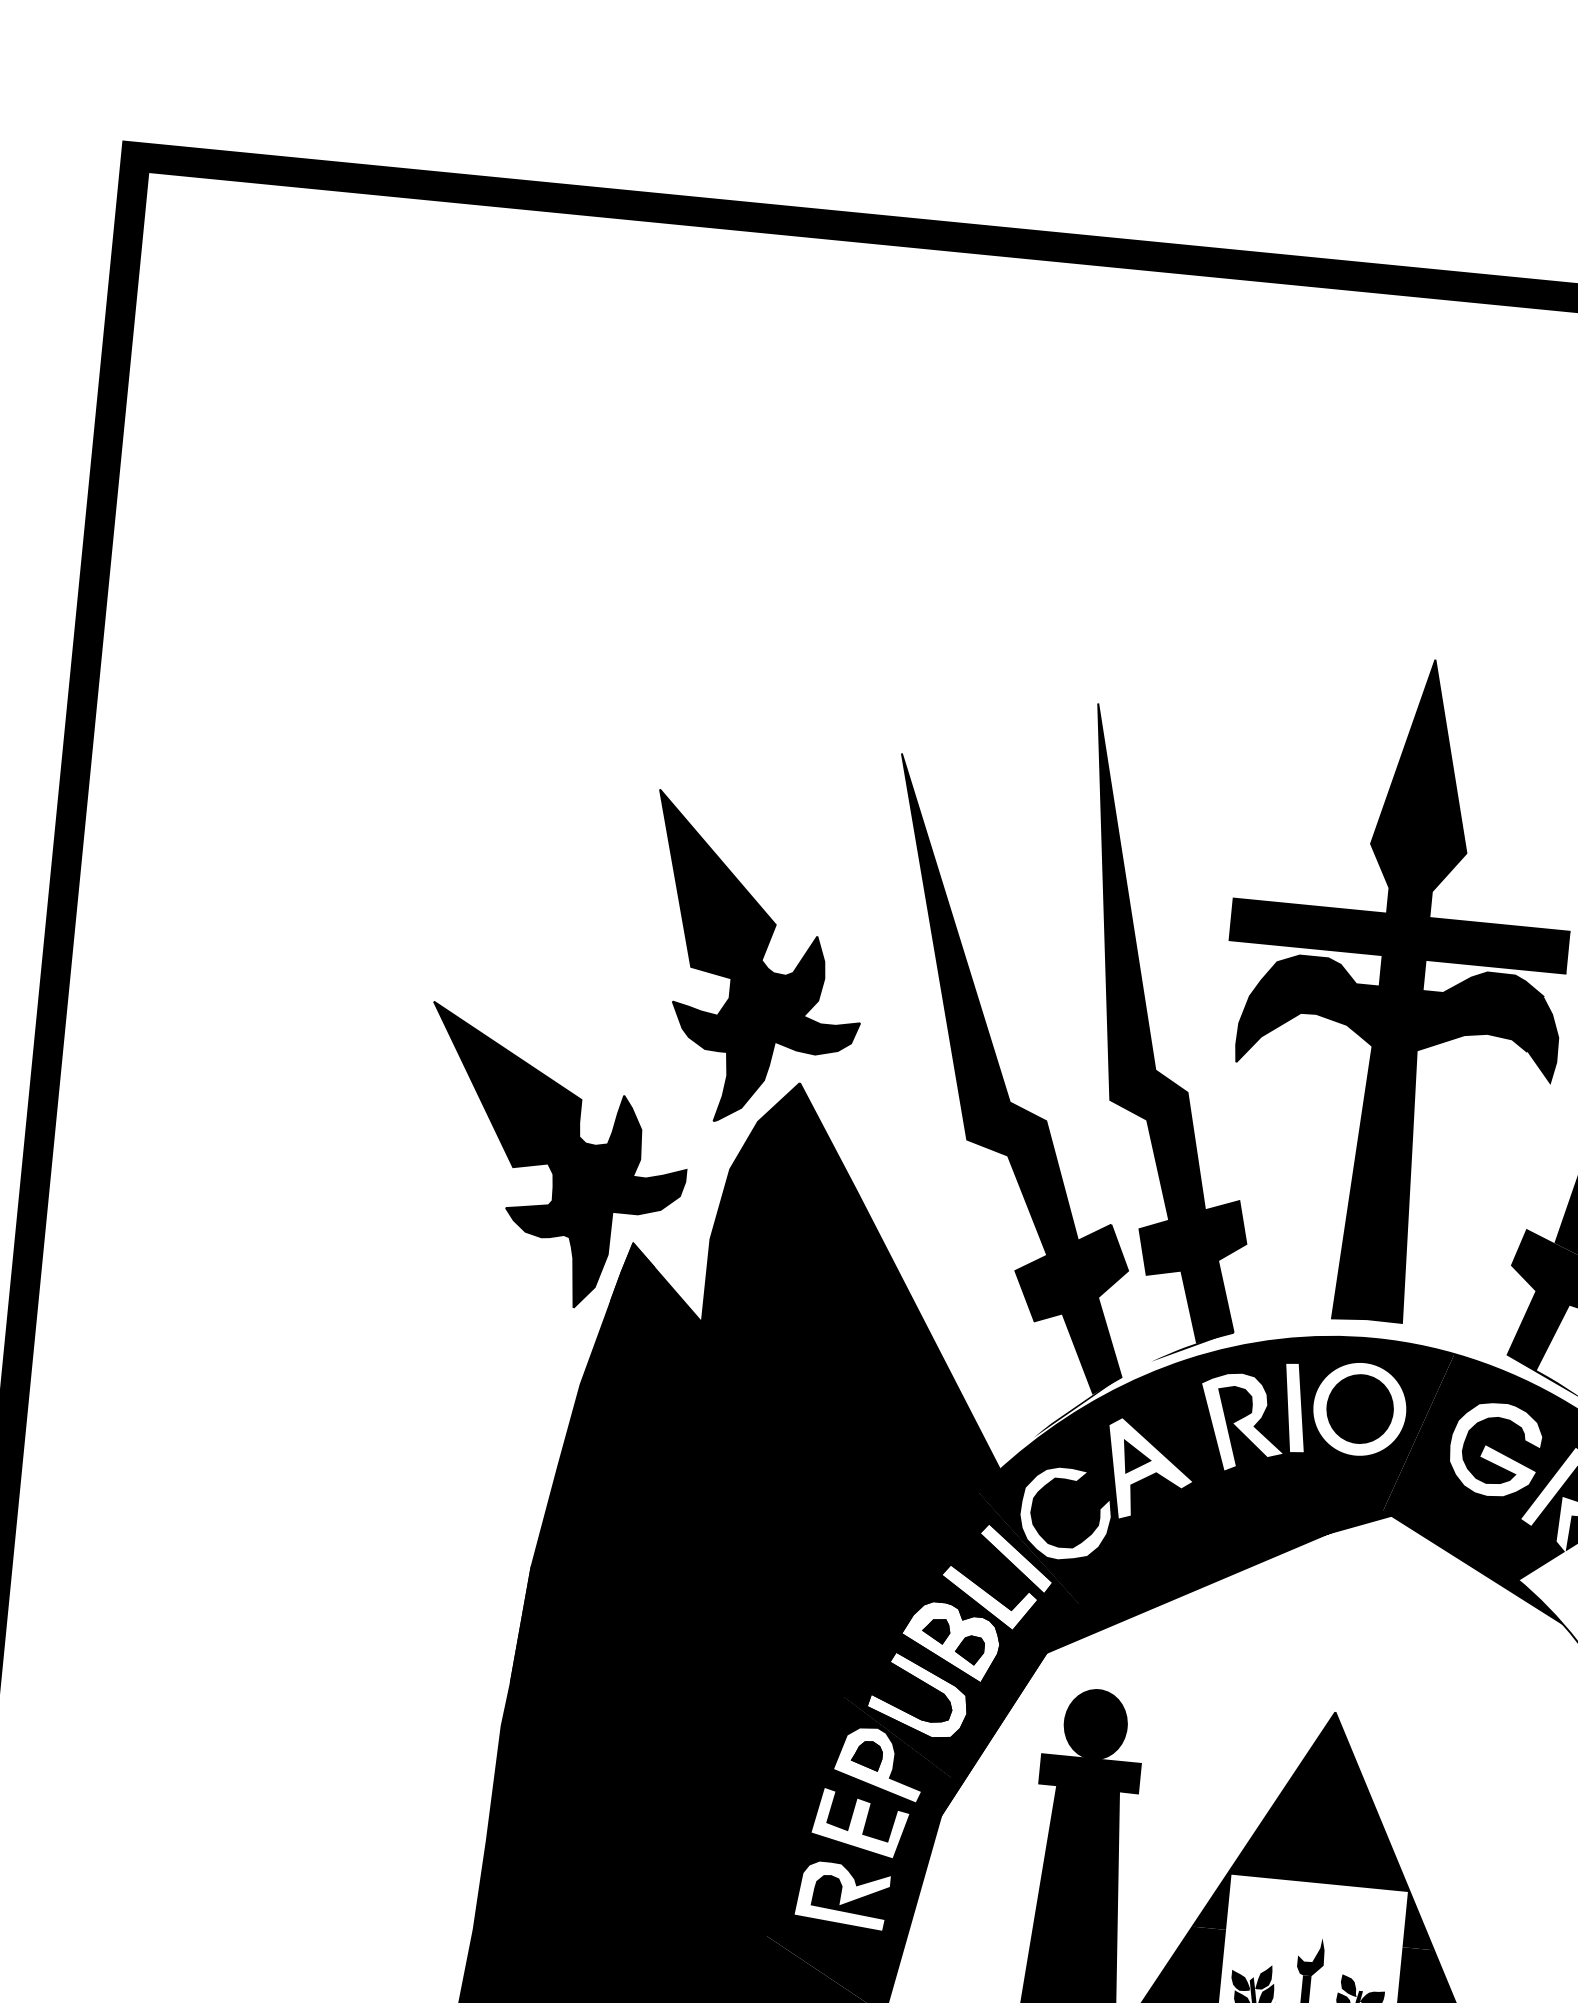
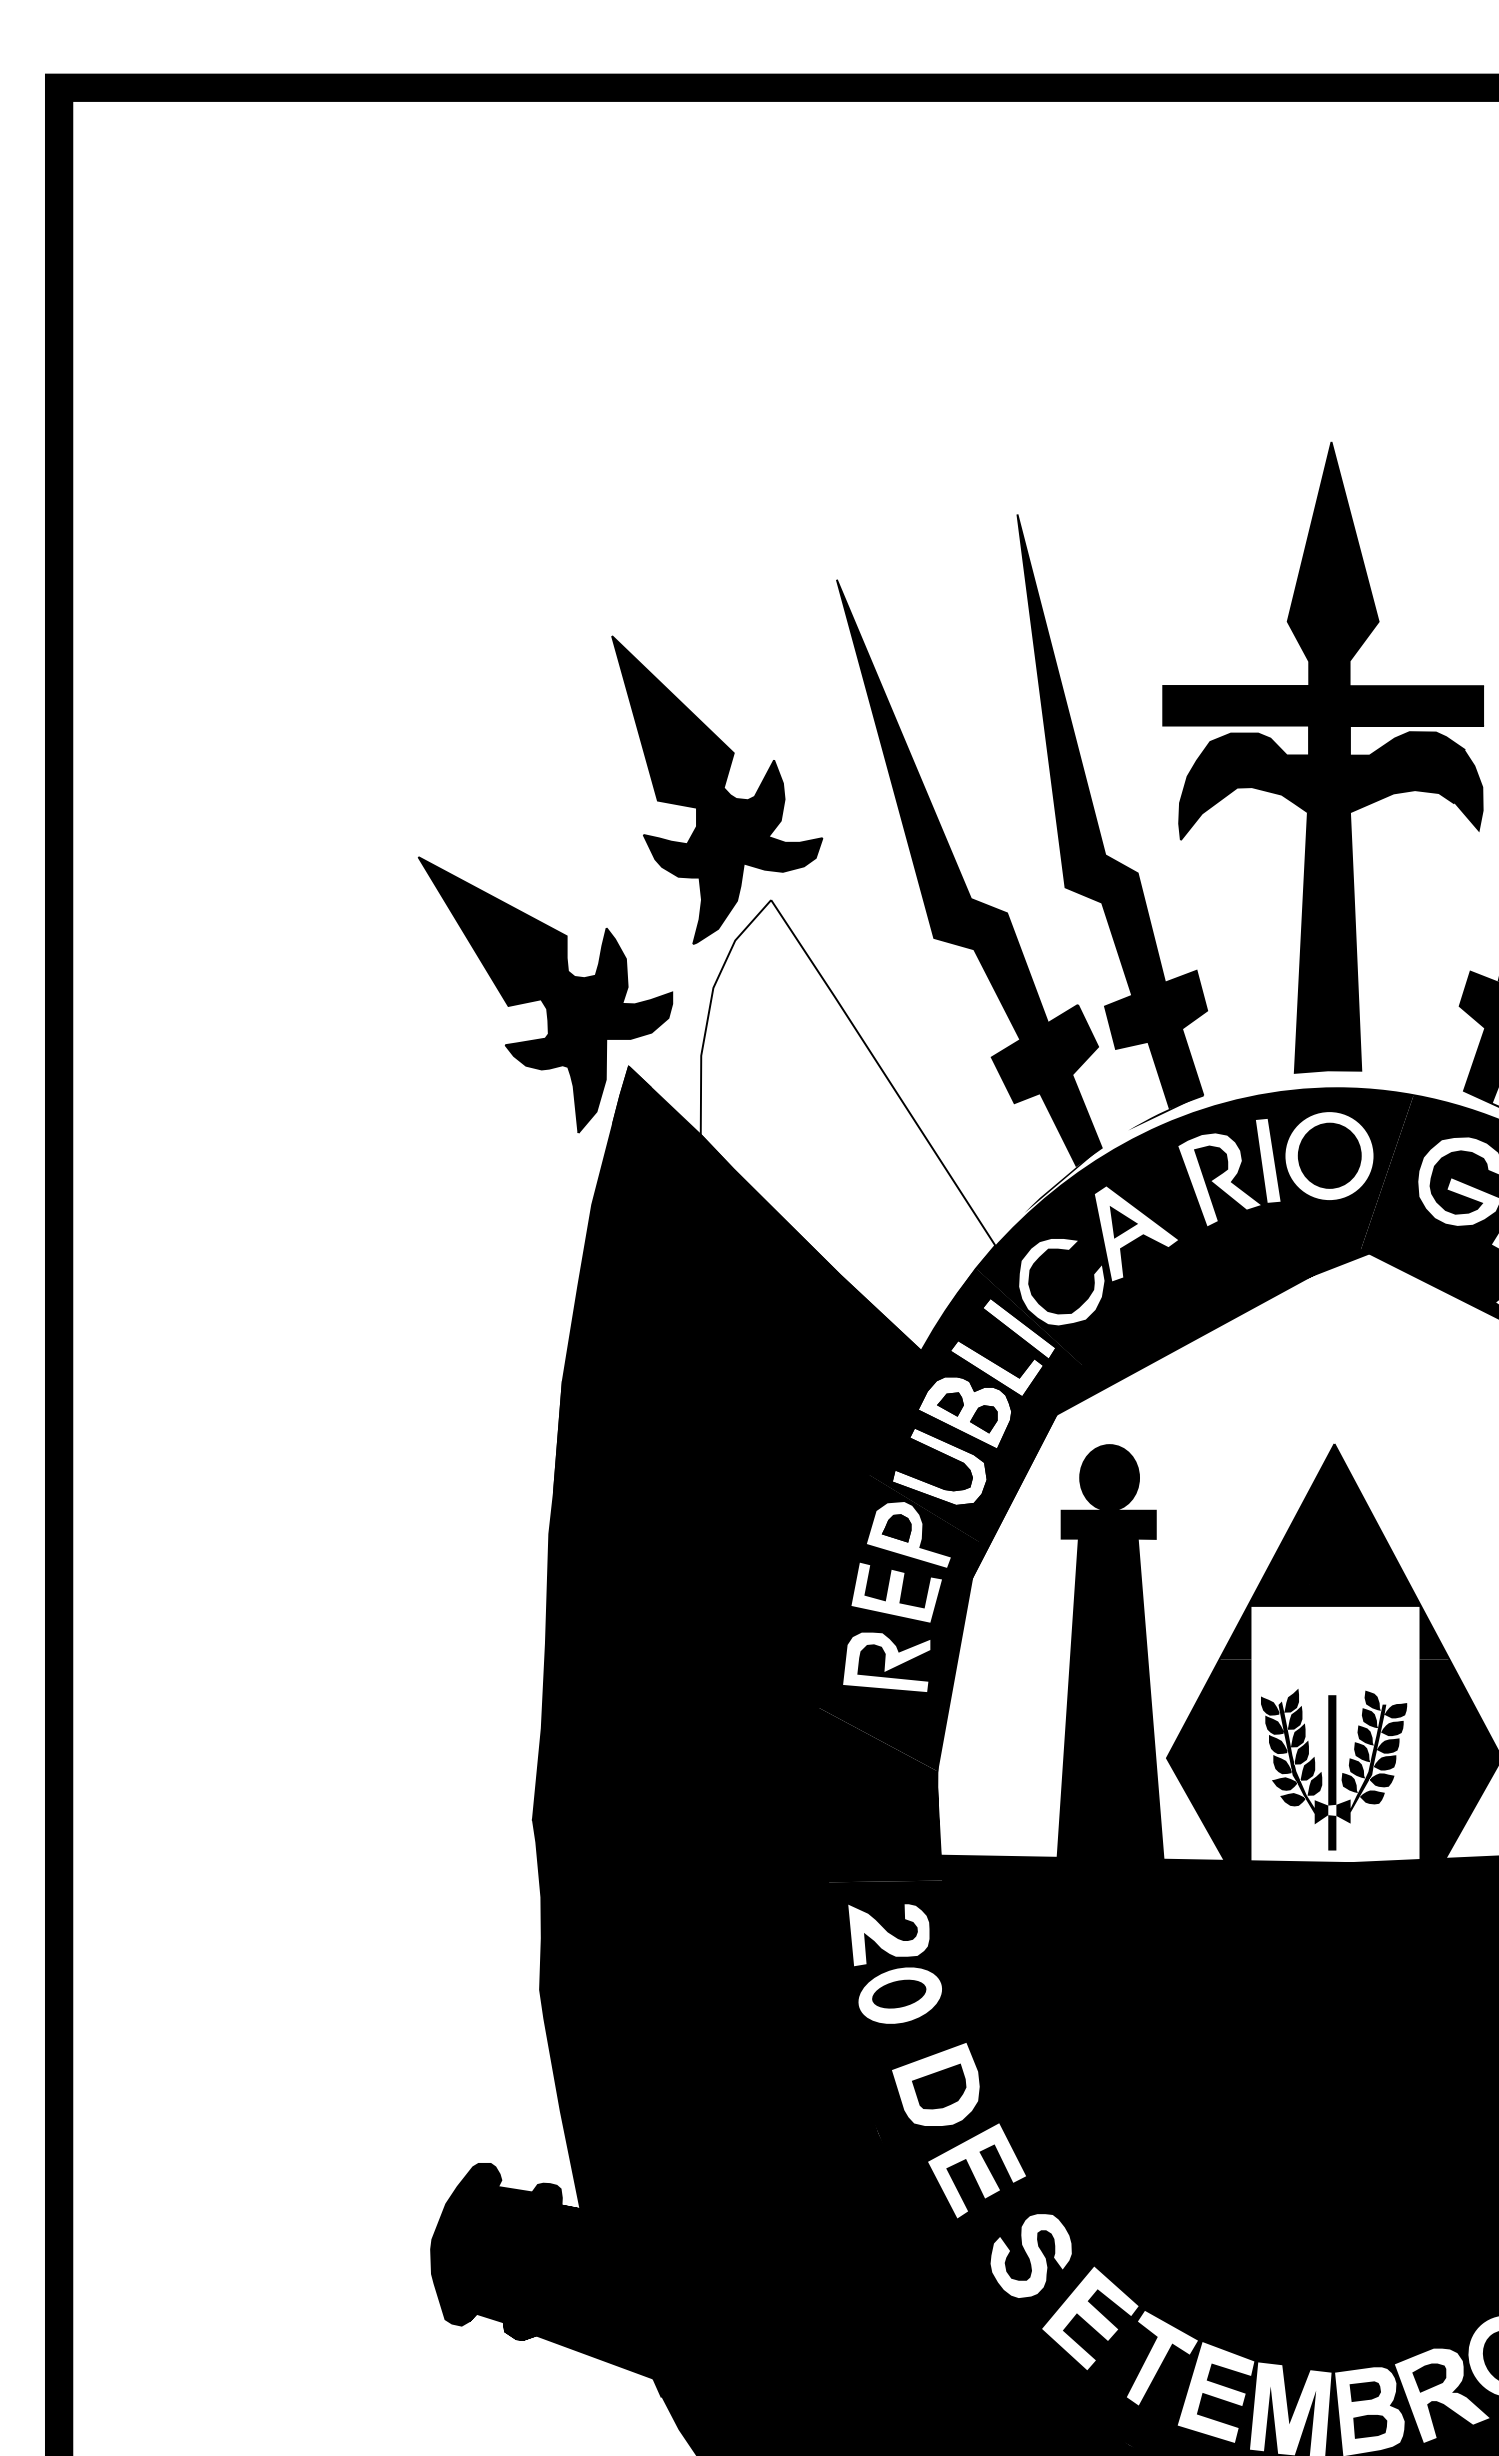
fill: (852, 1369) -> (847, 1165), removed
fill: (1310, 1956) -> (1333, 1676), removed

